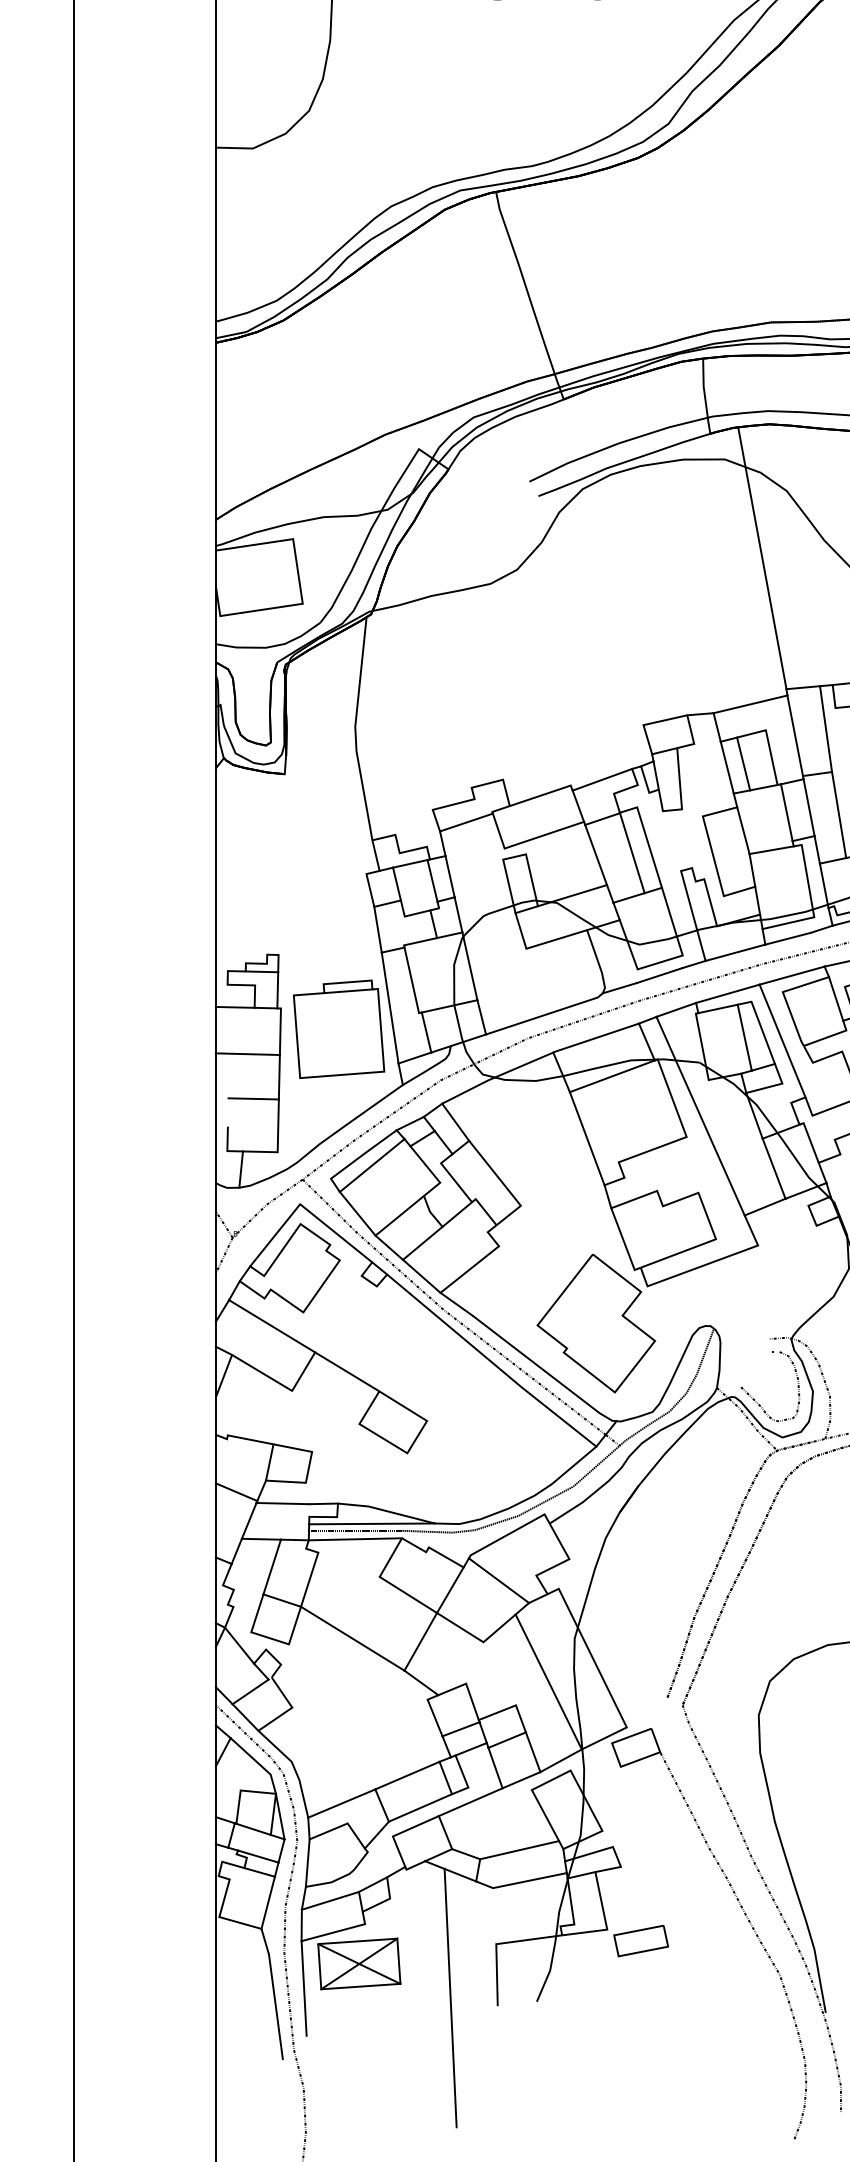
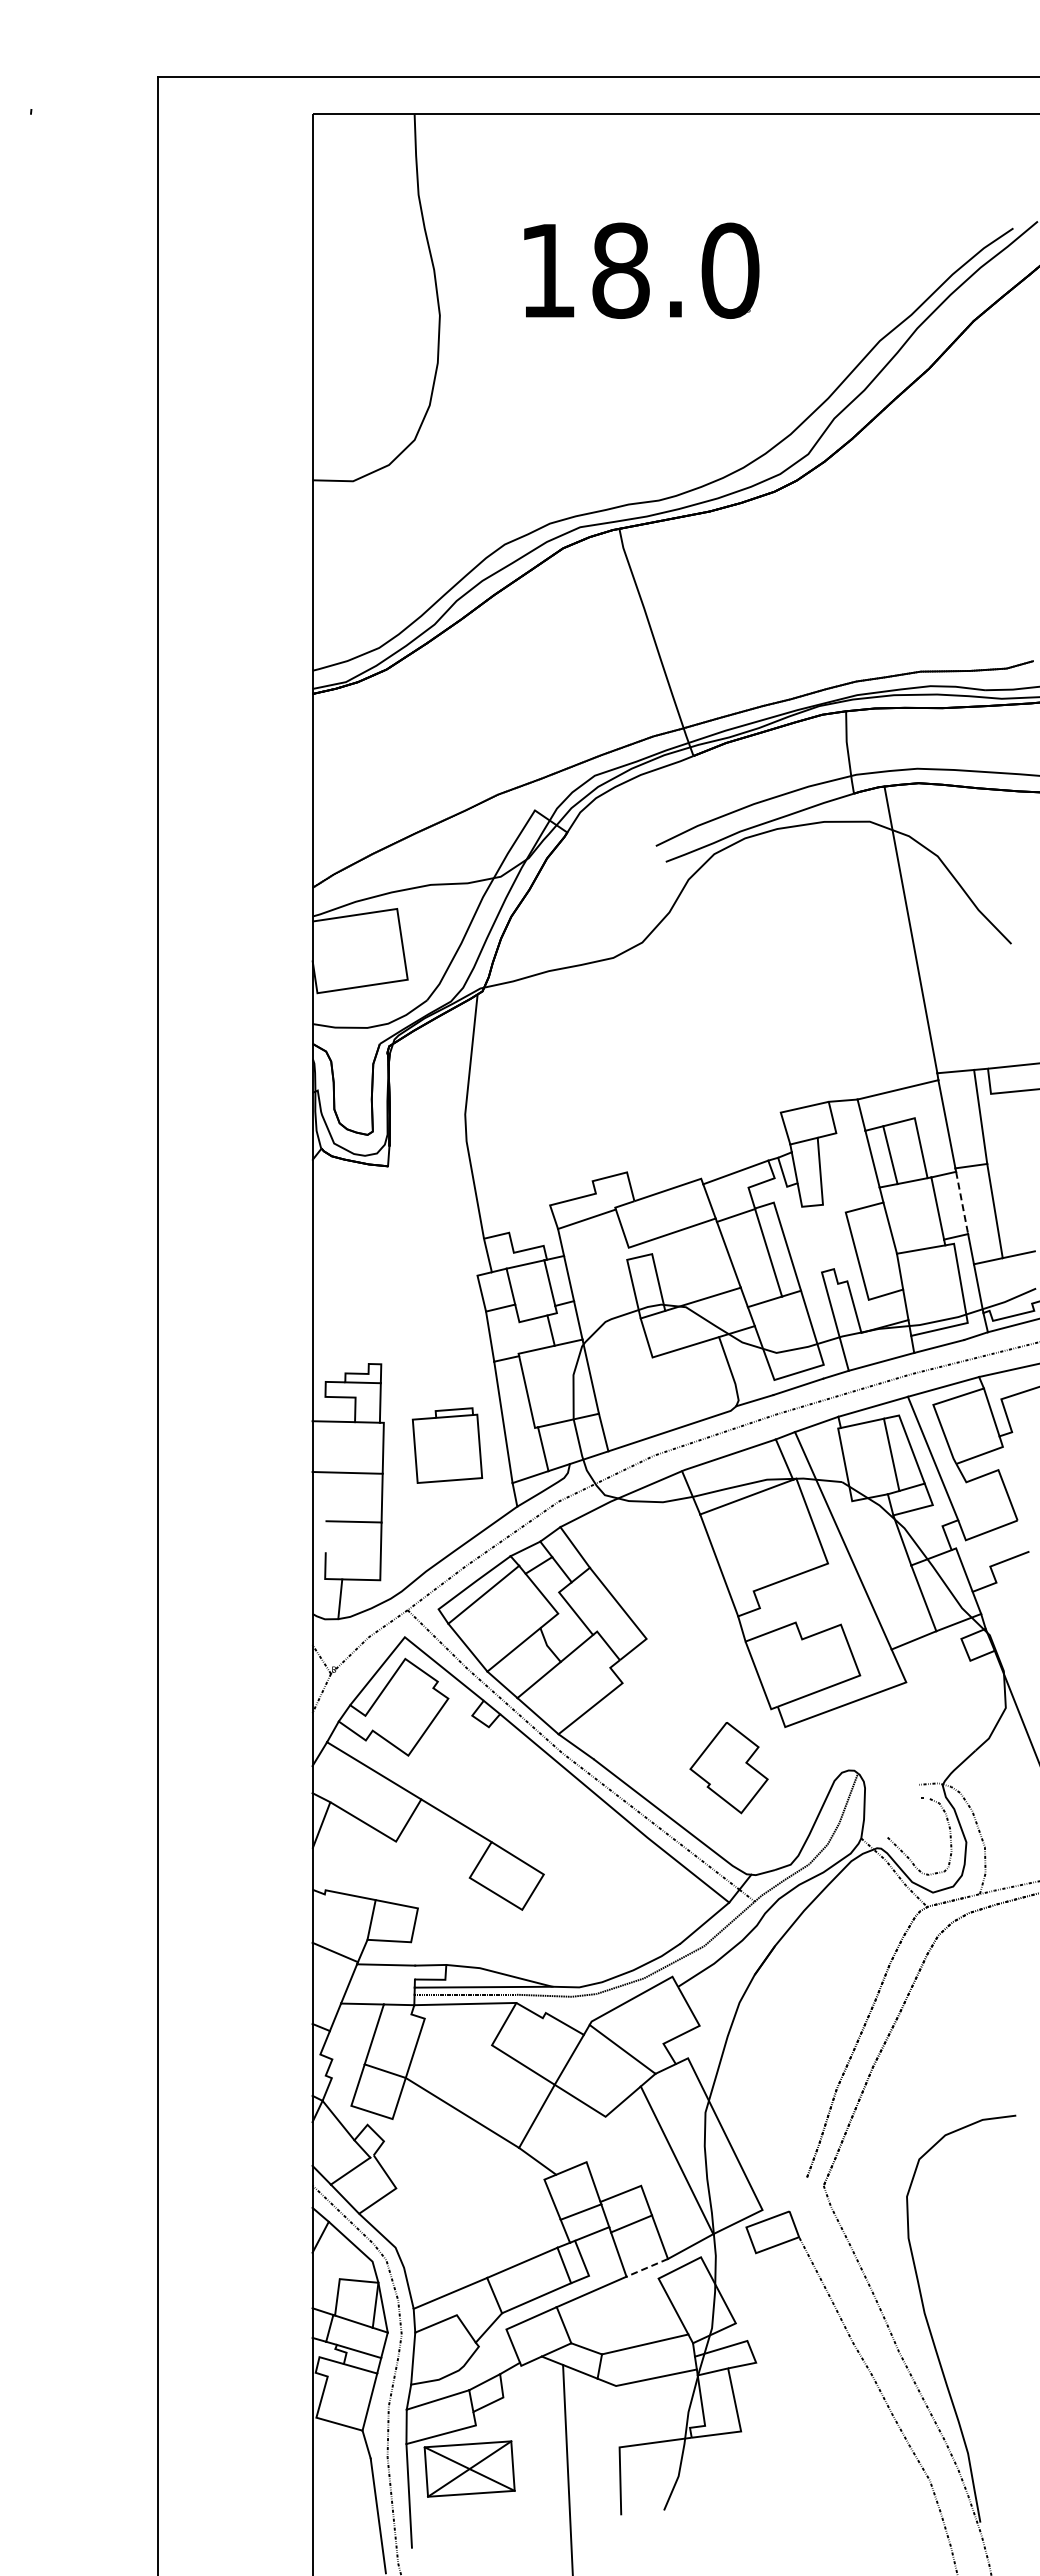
line: (809, 807) -> (962, 1202), solid -> dashed
part: (339, 1029) -> (447, 1445), size x0.7
part: (595, 1323) -> (728, 1767), size x0.6
line: (521, 1779) -> (647, 2267), solid -> dashed
part: (640, 1940) -> (777, 2443), removed

